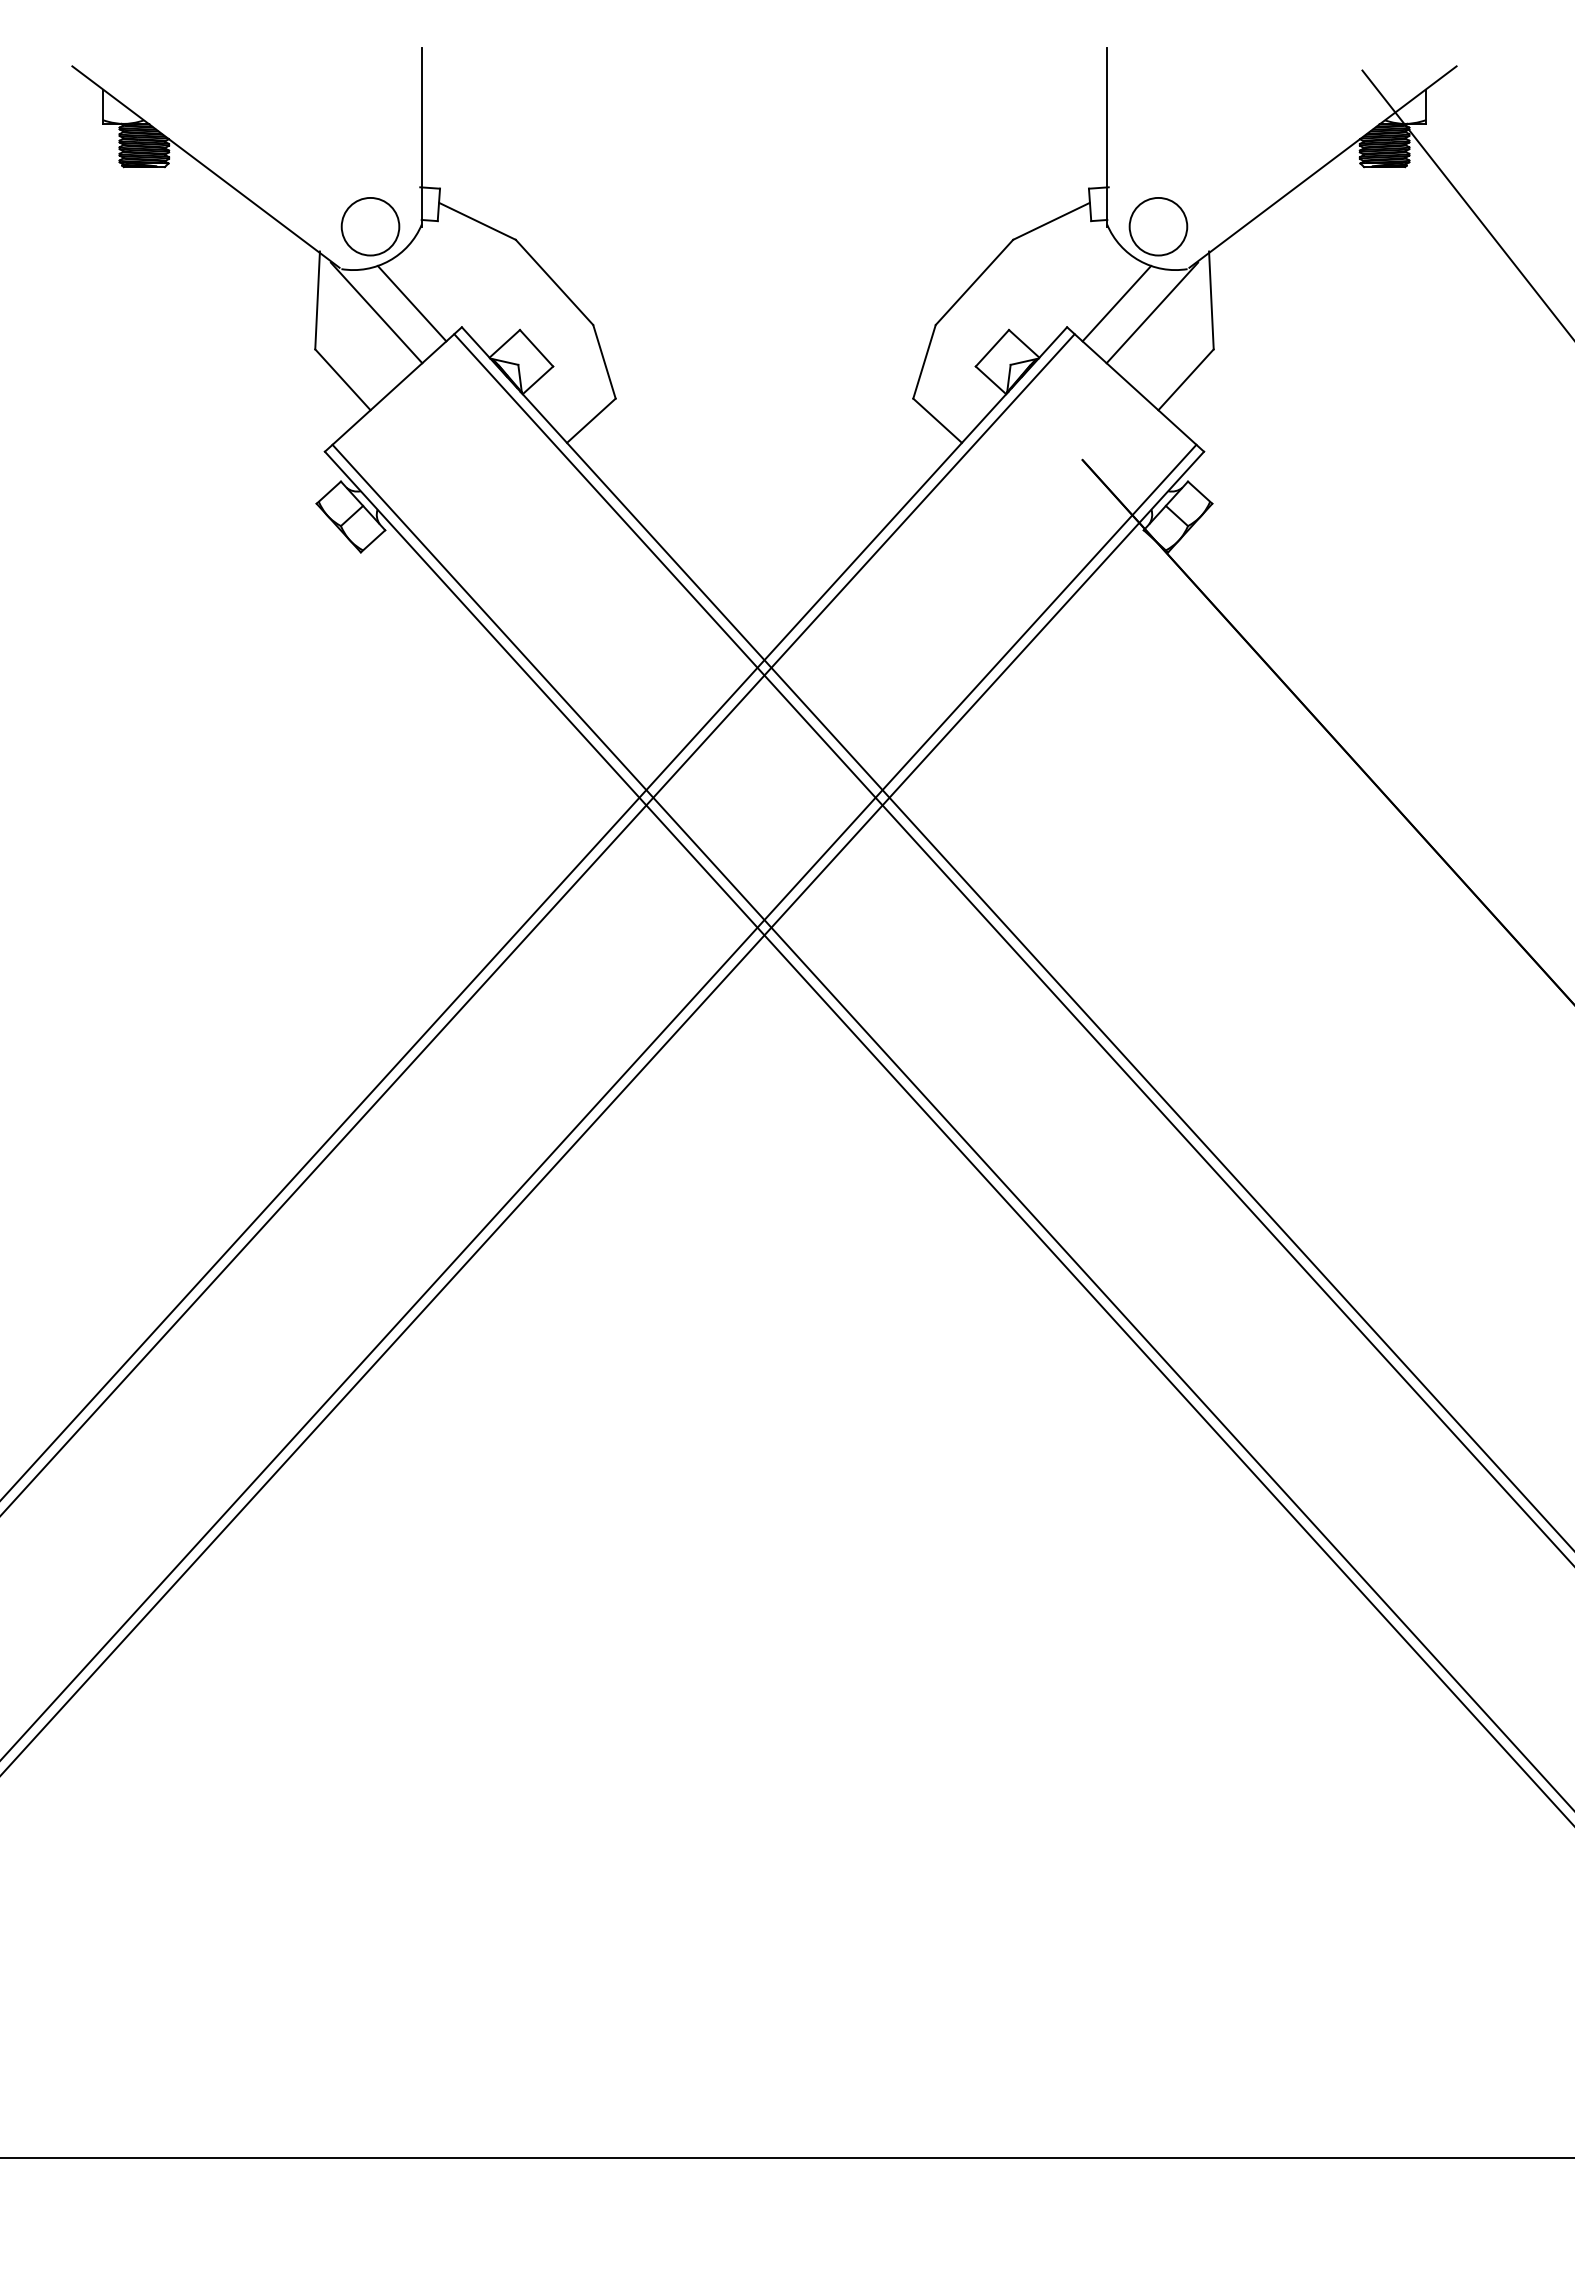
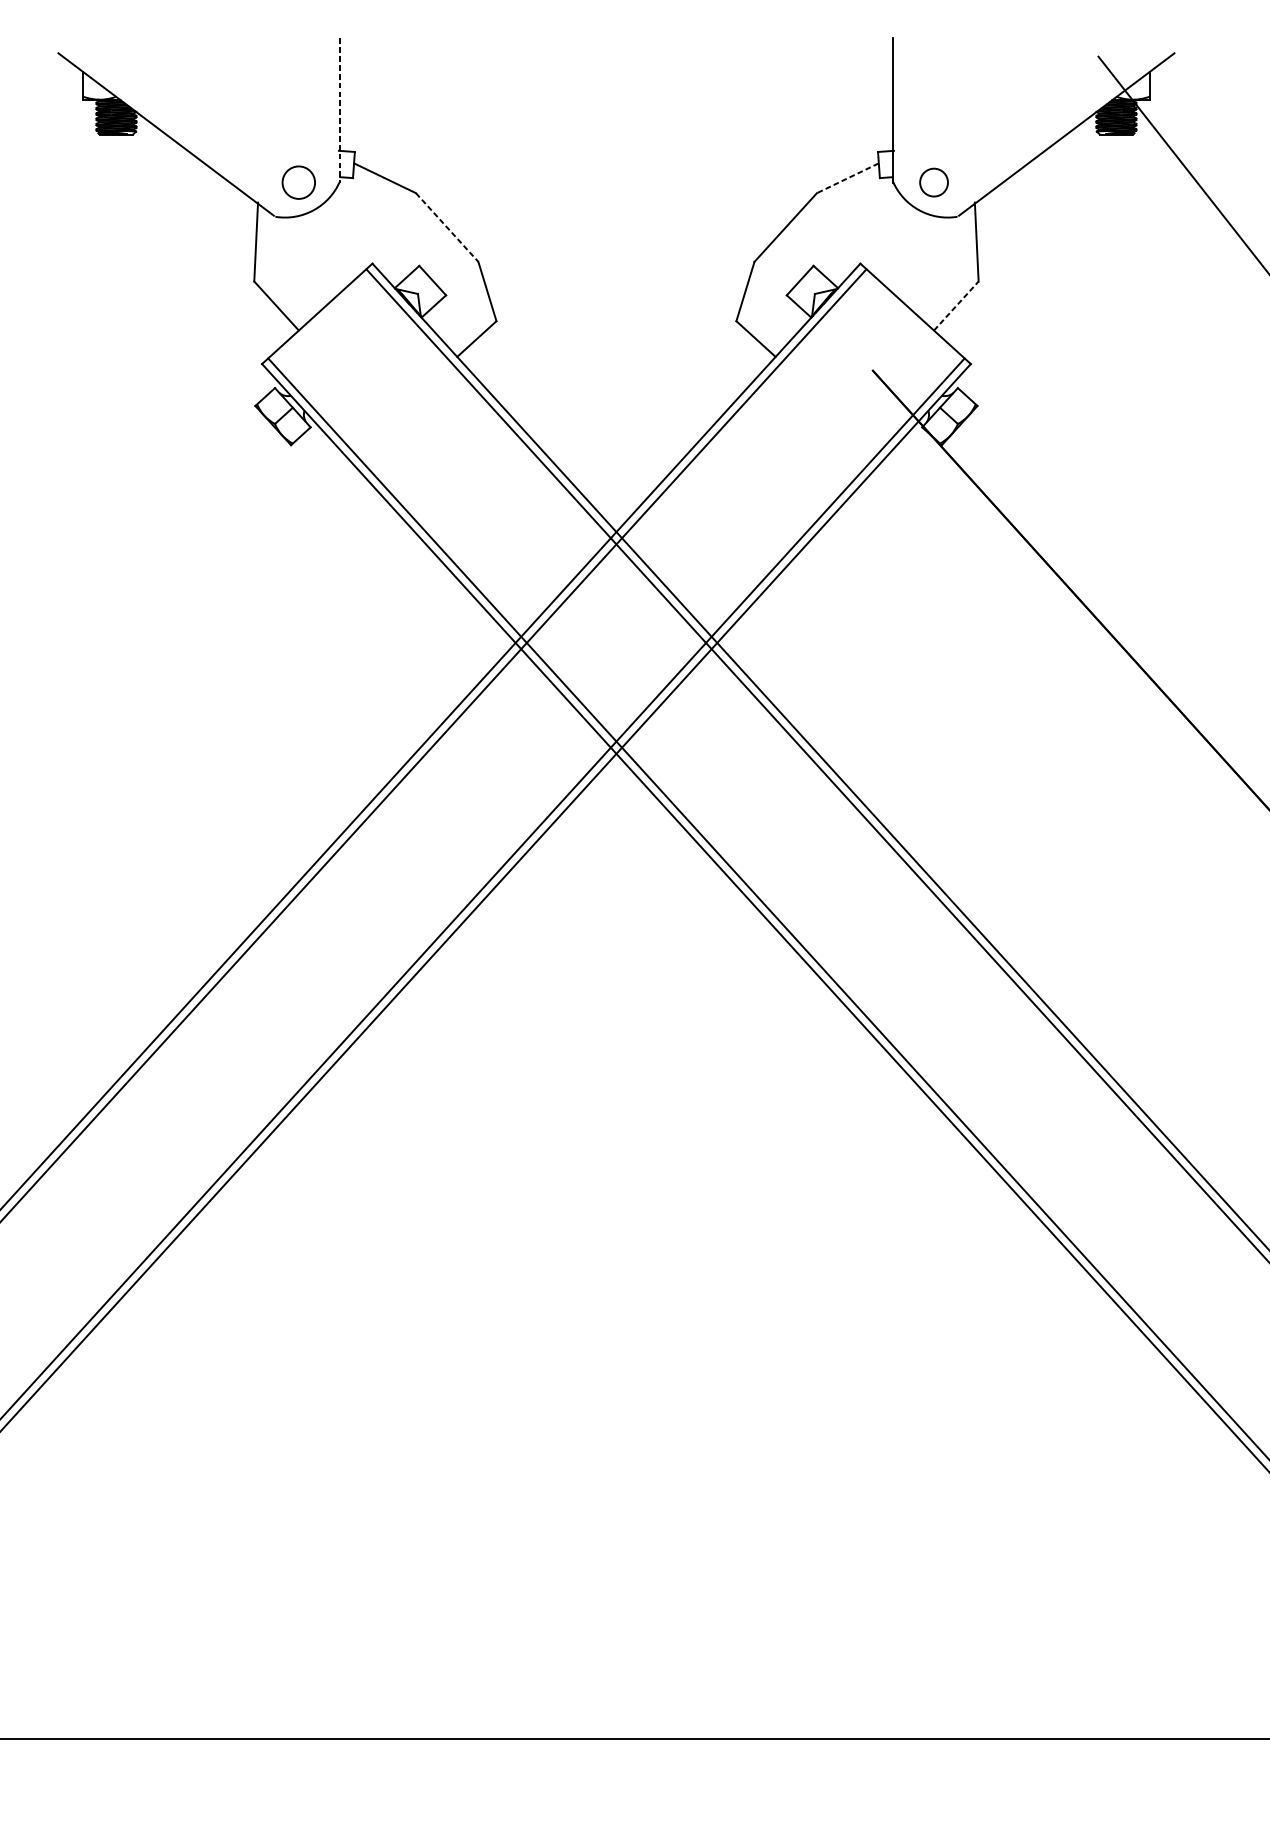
line: (421, 137) -> (339, 110), solid -> dashed
line: (1051, 221) -> (847, 178), solid -> dashed
circle: (370, 226) -> (298, 182), size x0.7
circle: (1158, 226) -> (934, 182), size x0.6
line: (554, 282) -> (447, 227), solid -> dashed
line: (411, 303) -> (331, 244), removed
line: (1116, 303) -> (900, 244), removed
line: (376, 312) -> (303, 251), removed
line: (1152, 312) -> (929, 251), removed
line: (1186, 379) -> (956, 305), solid -> dashed

